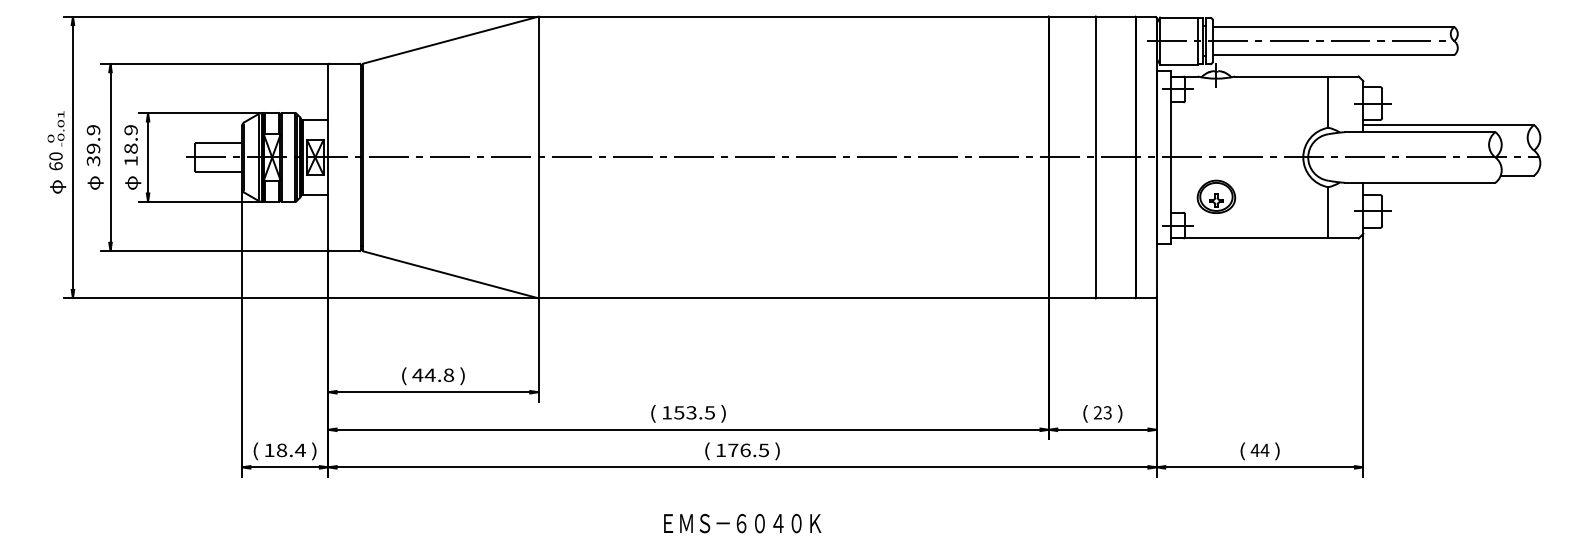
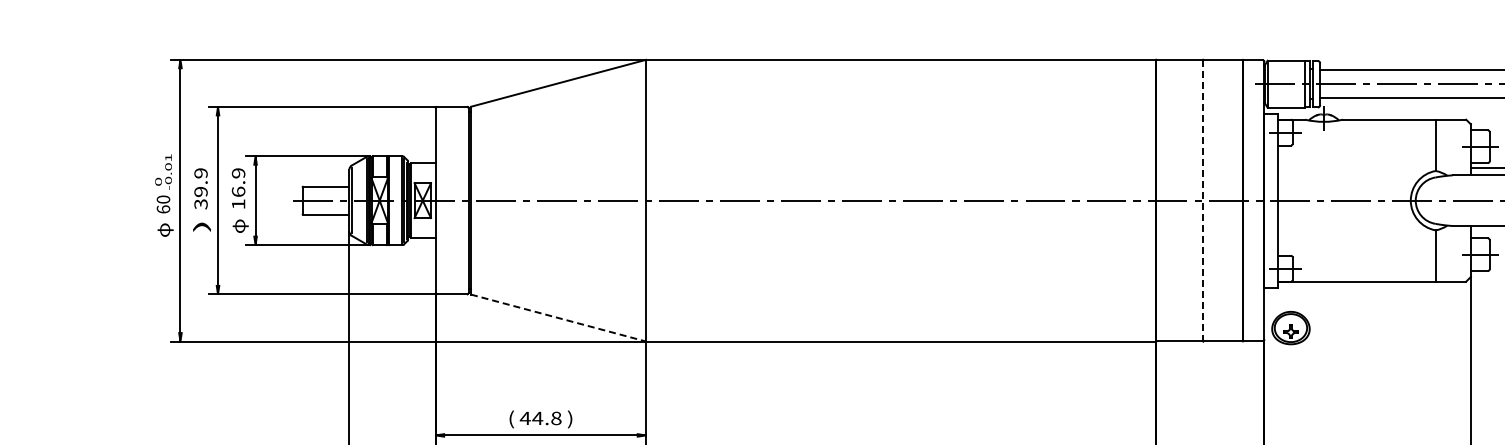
text: (130, 148) -> (238, 191), 18.9 -> 16.9
line: (1095, 158) -> (1203, 201), solid -> dashed
text: (94, 182) -> (202, 225), φ -> )
part: (1216, 196) -> (1291, 327), moved
line: (451, 274) -> (559, 317), solid -> dashed

